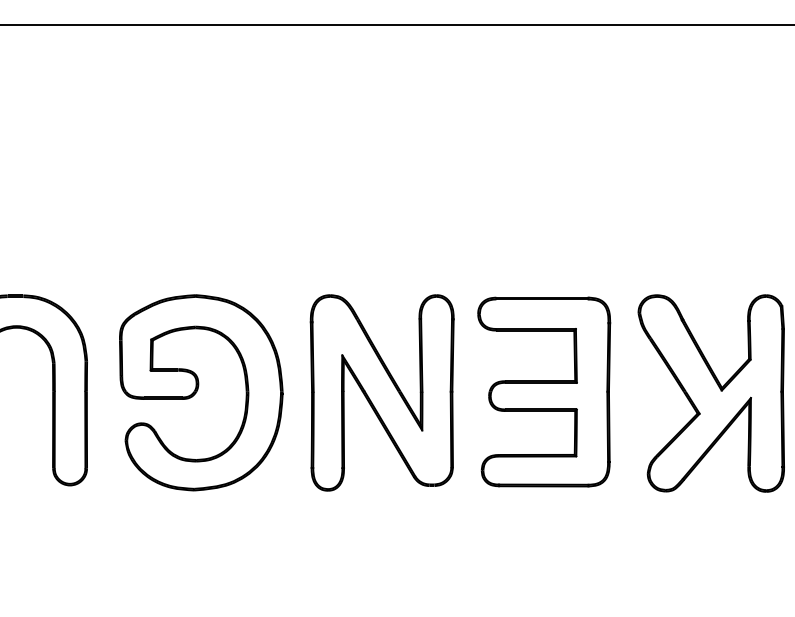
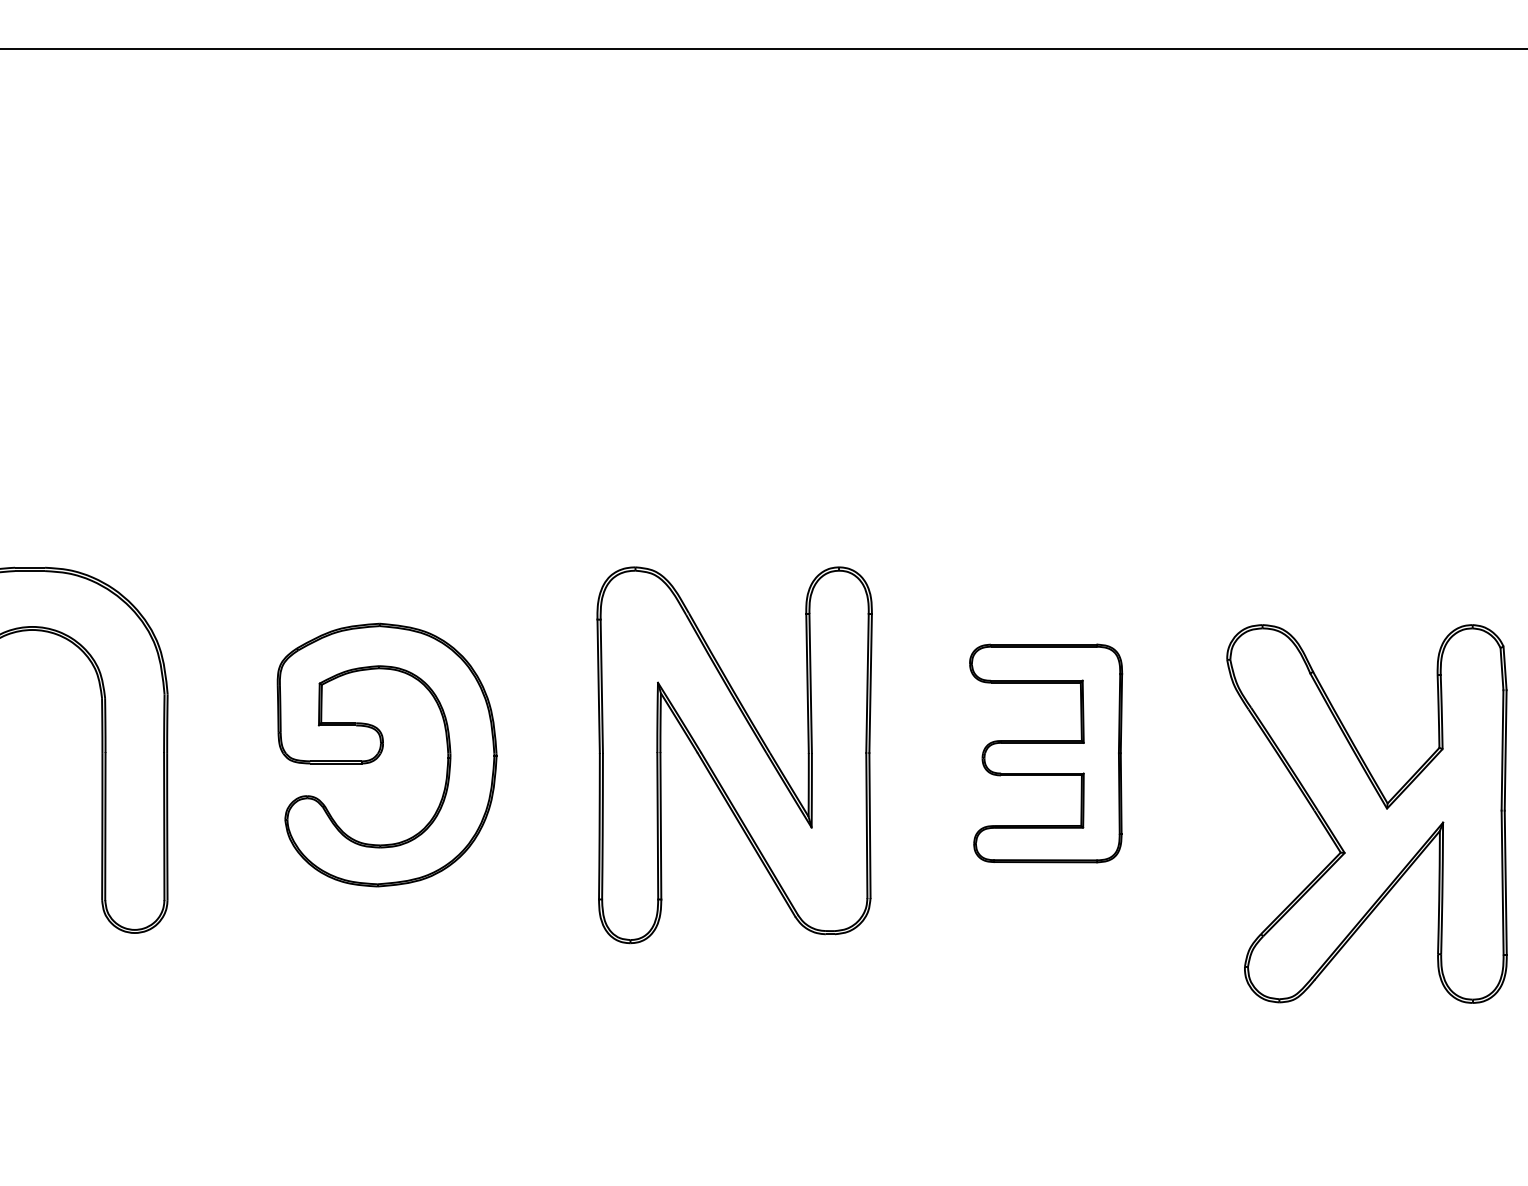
part: (544, 391) -> (1046, 752), size x0.6
part: (201, 392) -> (387, 754), size x0.7
part: (710, 393) -> (1365, 813), moved

